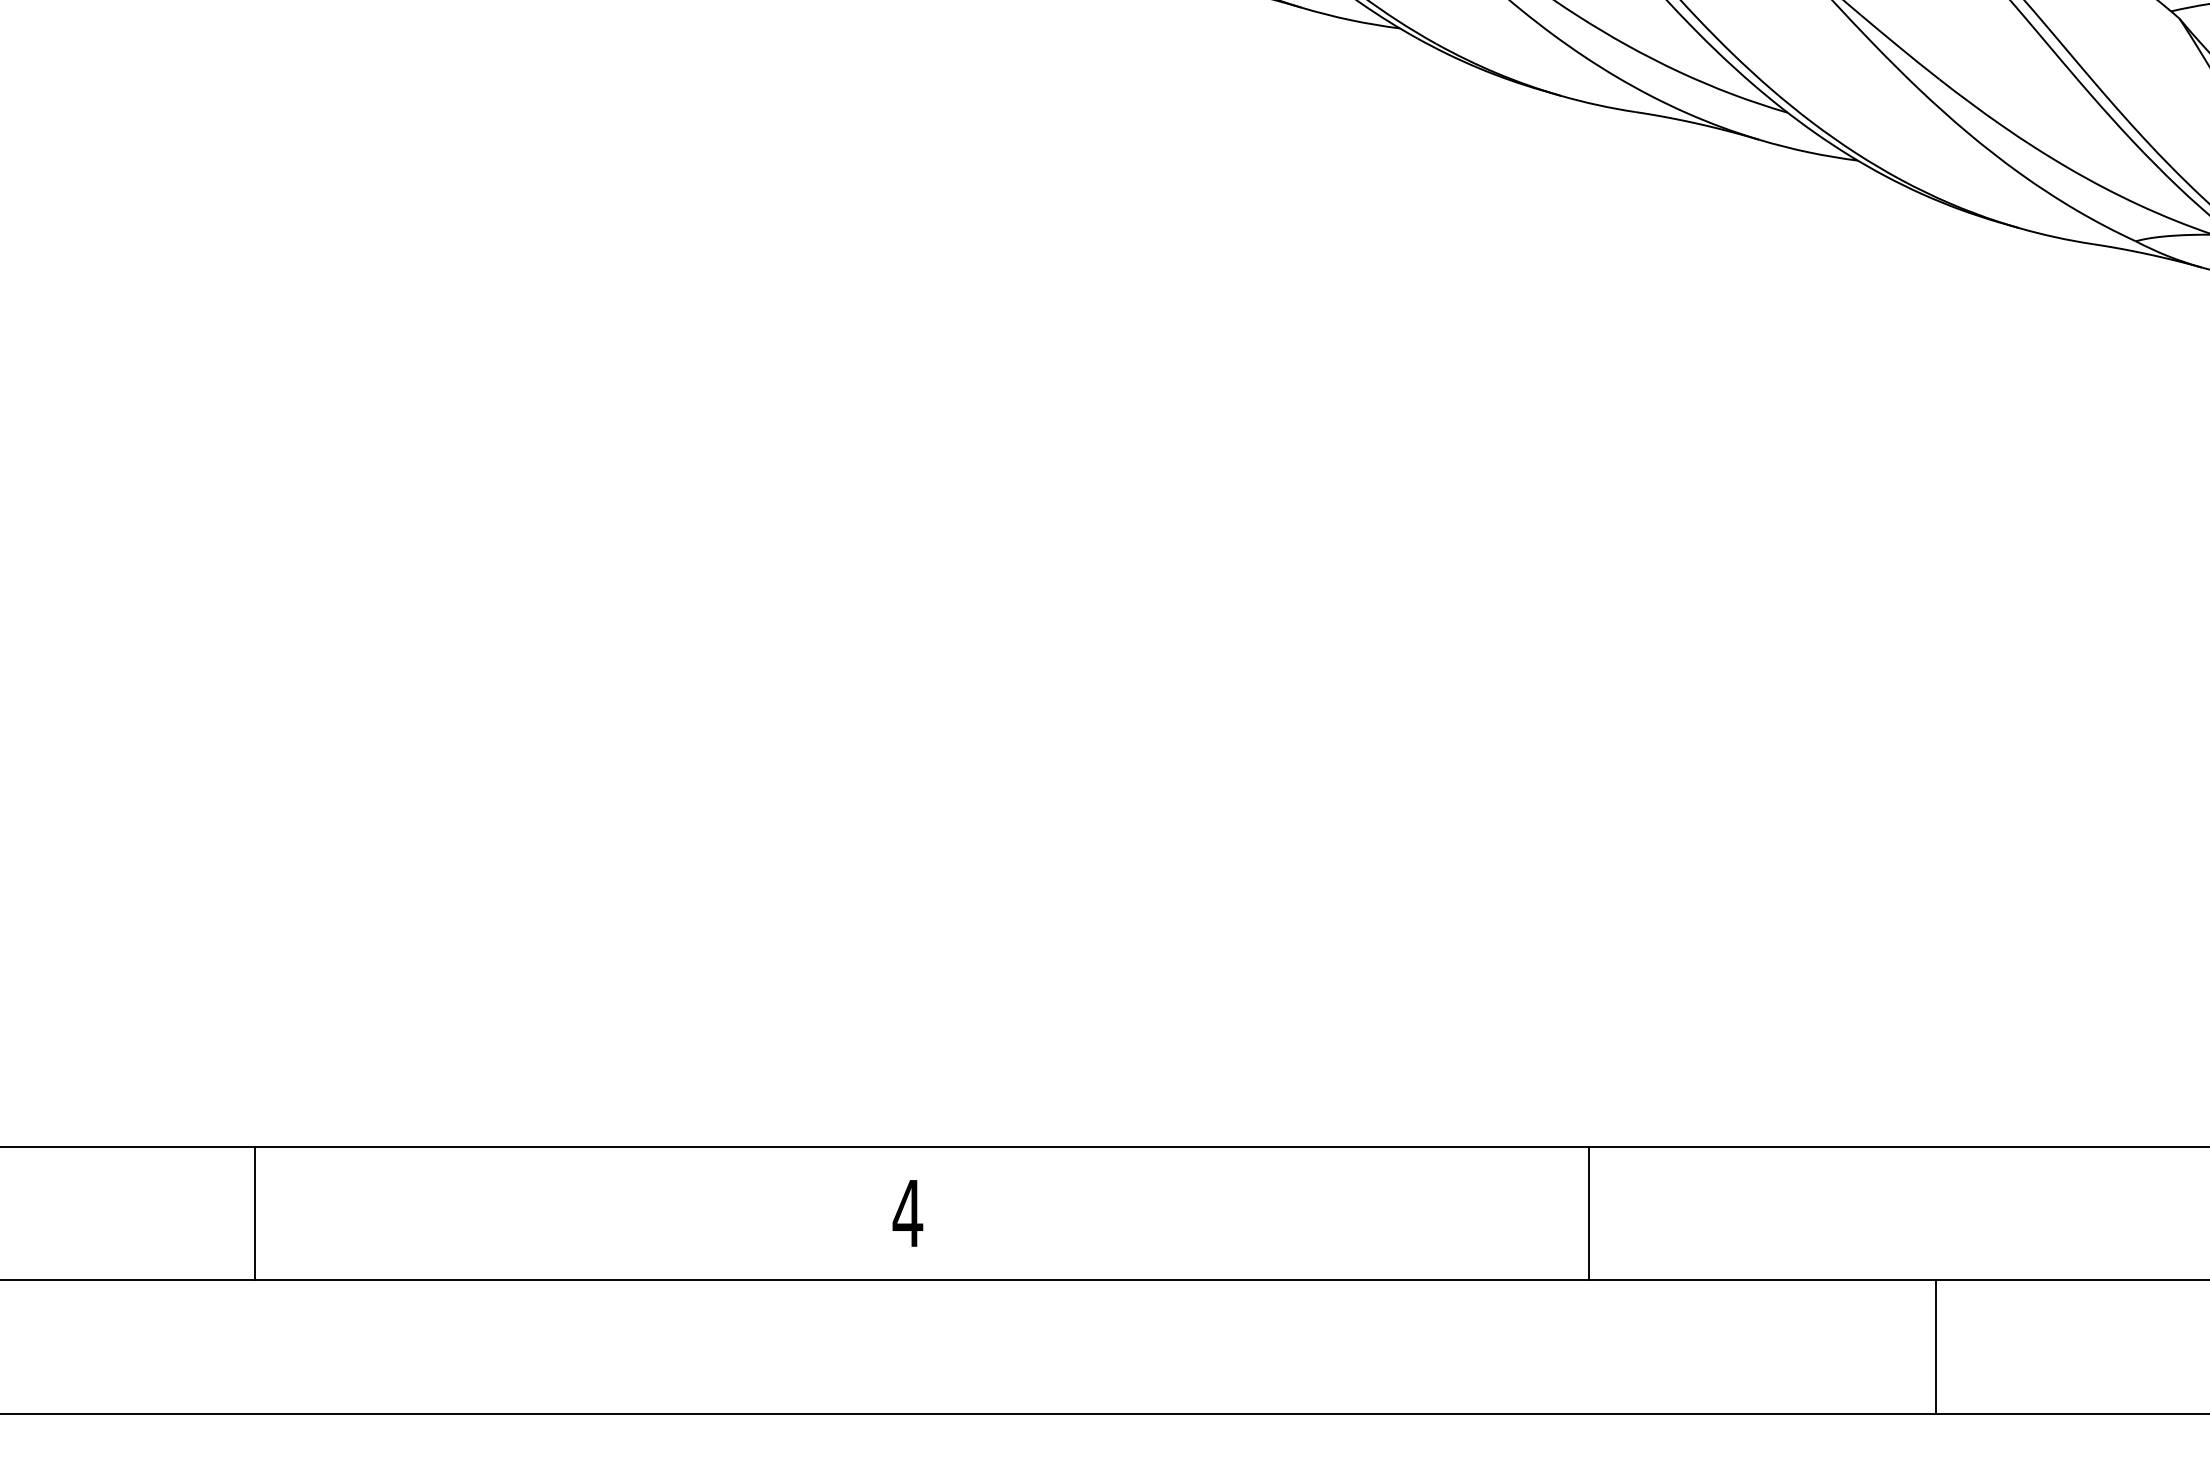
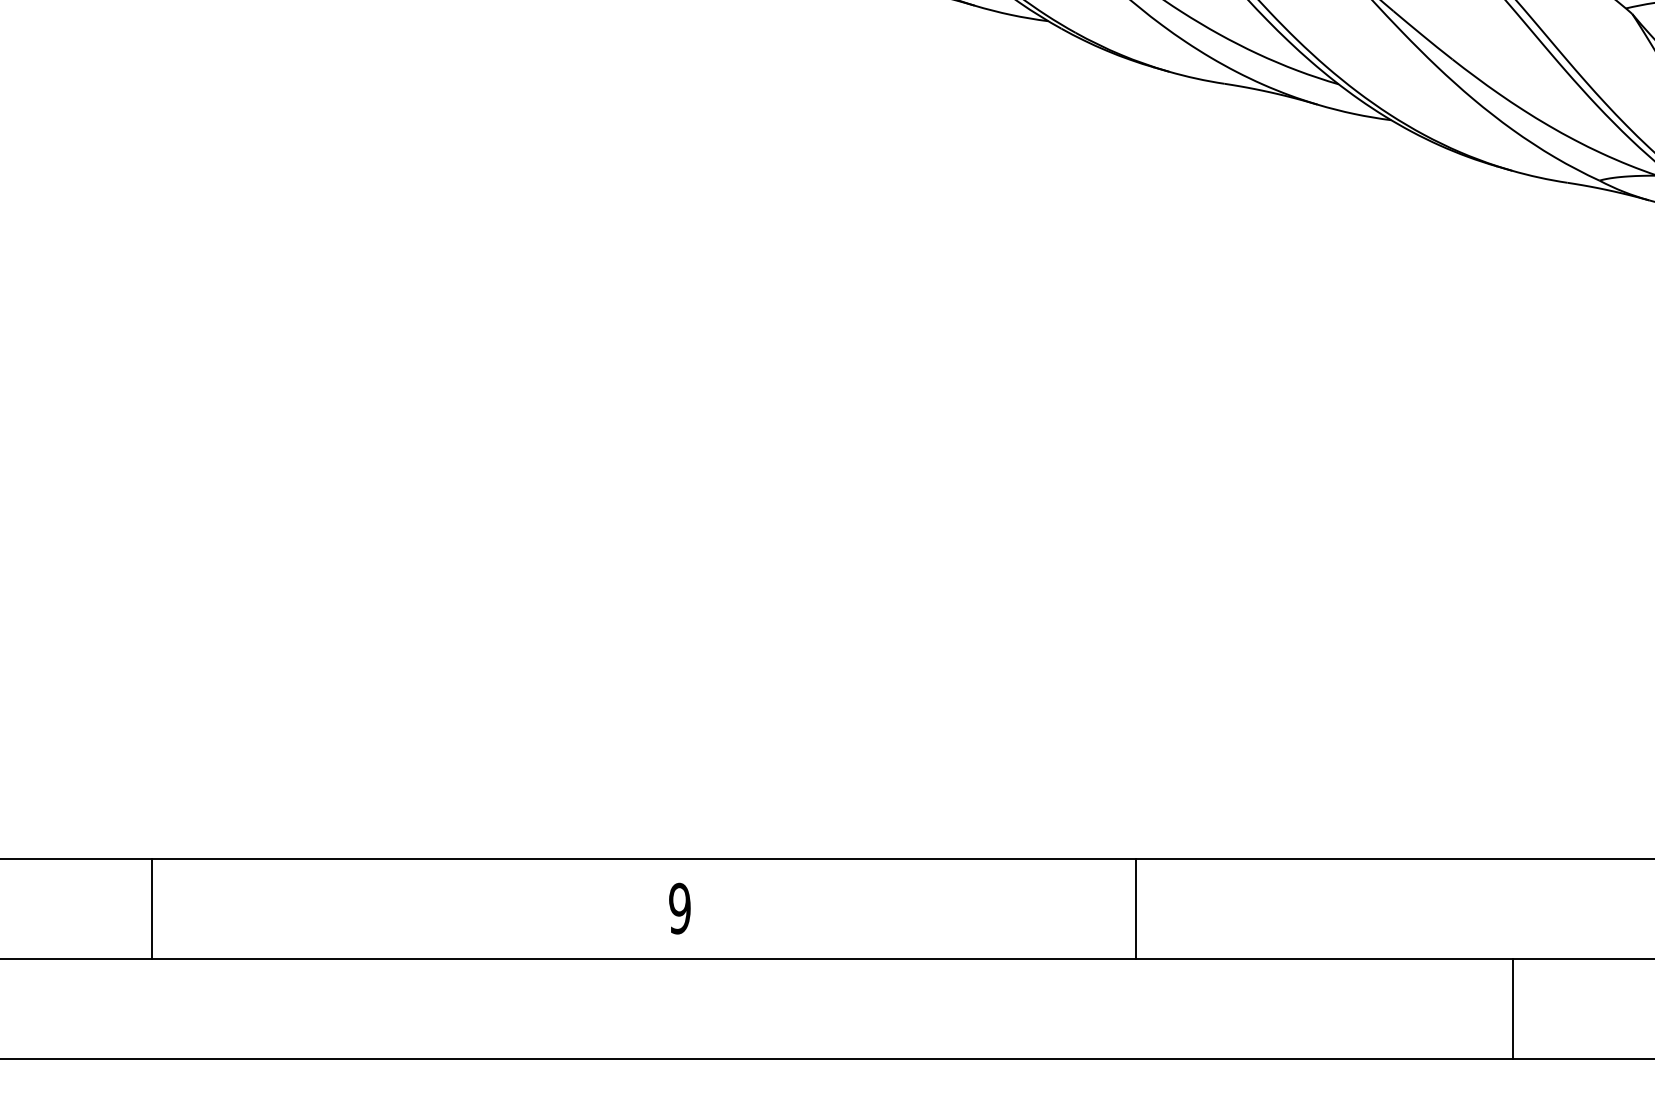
text: (907, 1212) -> (679, 907), 4 -> 9
line: (255, 1213) -> (152, 908), moved
line: (1589, 1213) -> (1136, 908), moved
line: (1936, 1346) -> (1513, 1008), moved

